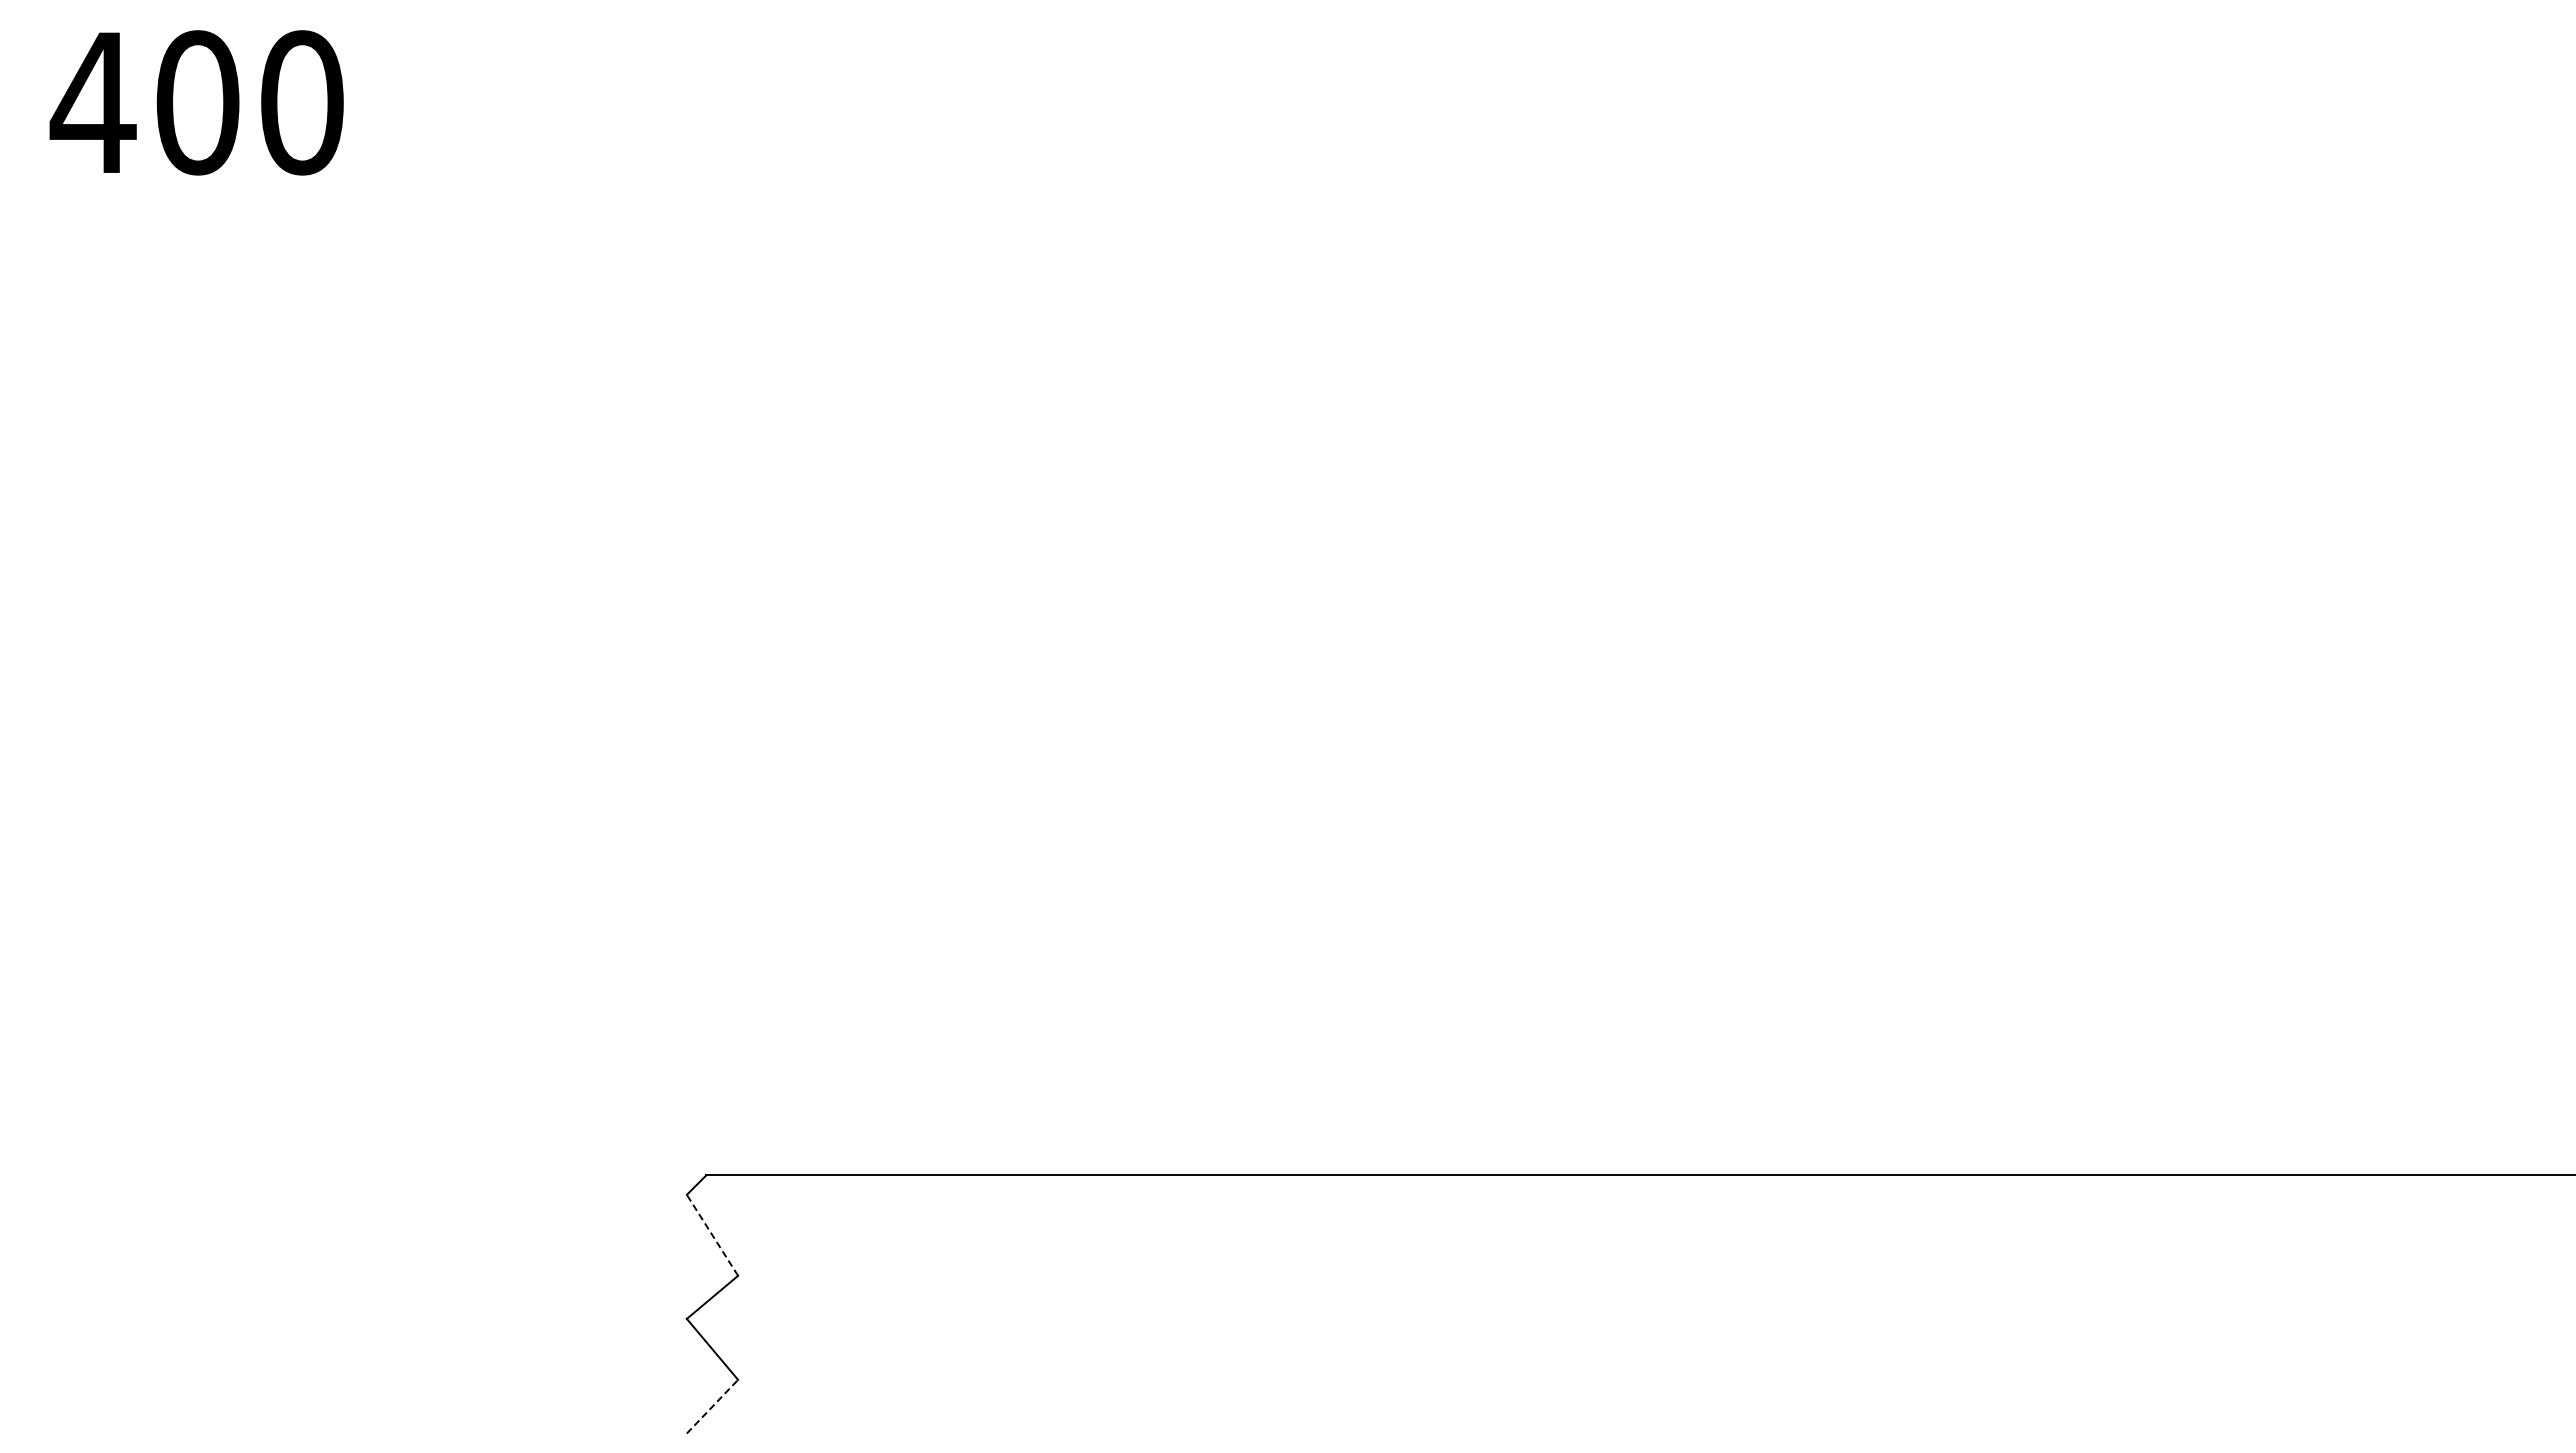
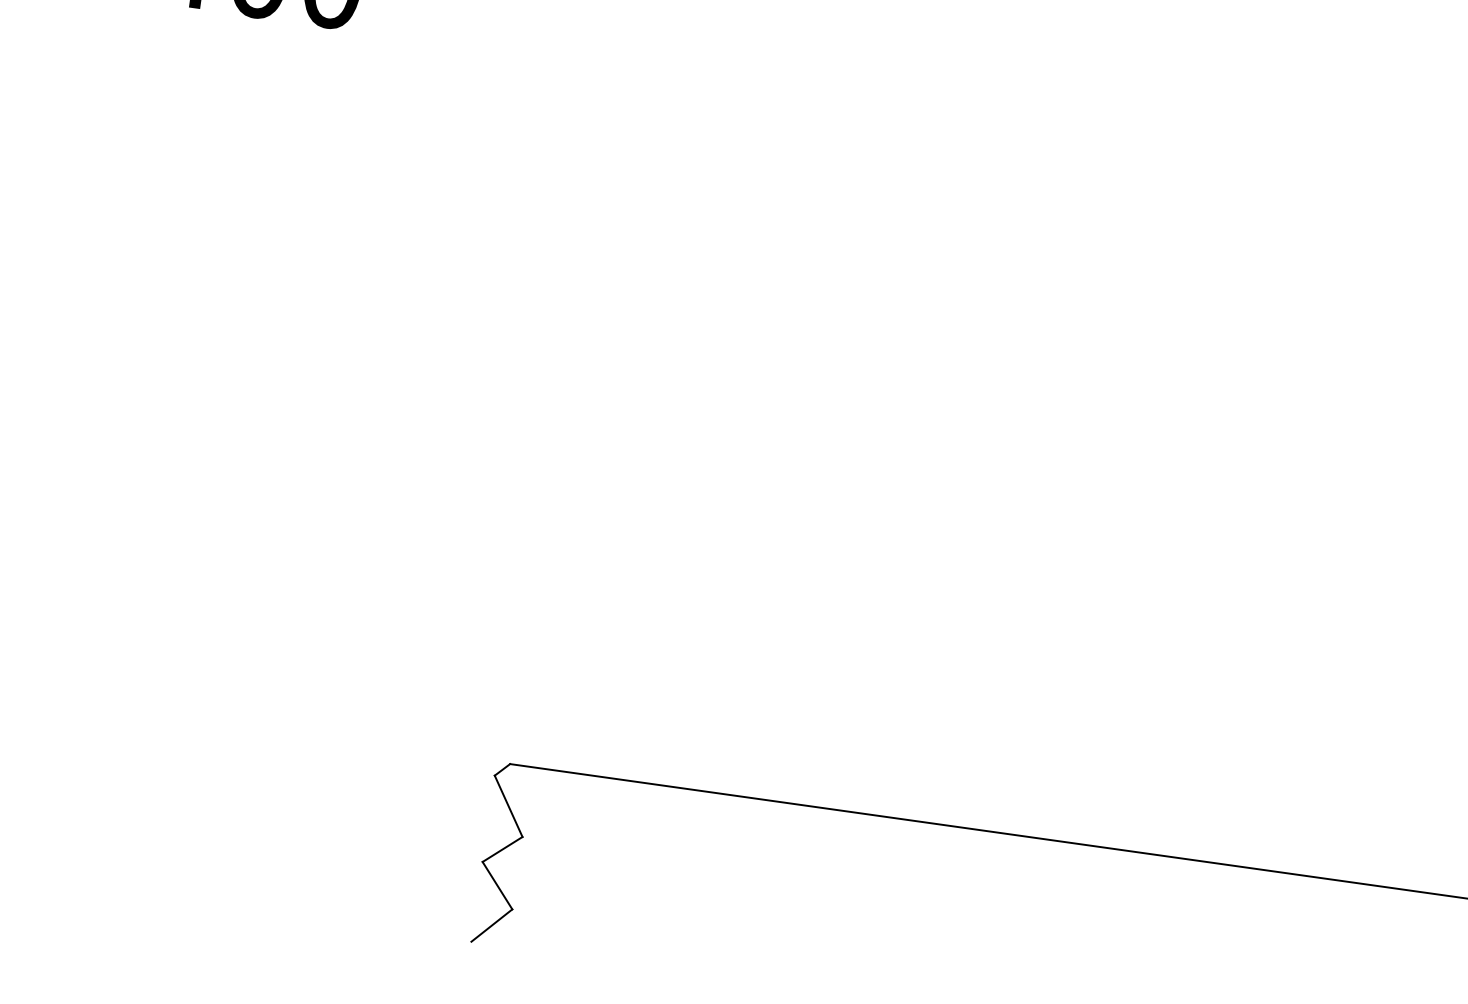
line: (712, 1235) -> (508, 806), dashed -> solid
line: (712, 1406) -> (491, 925), dashed -> solid

